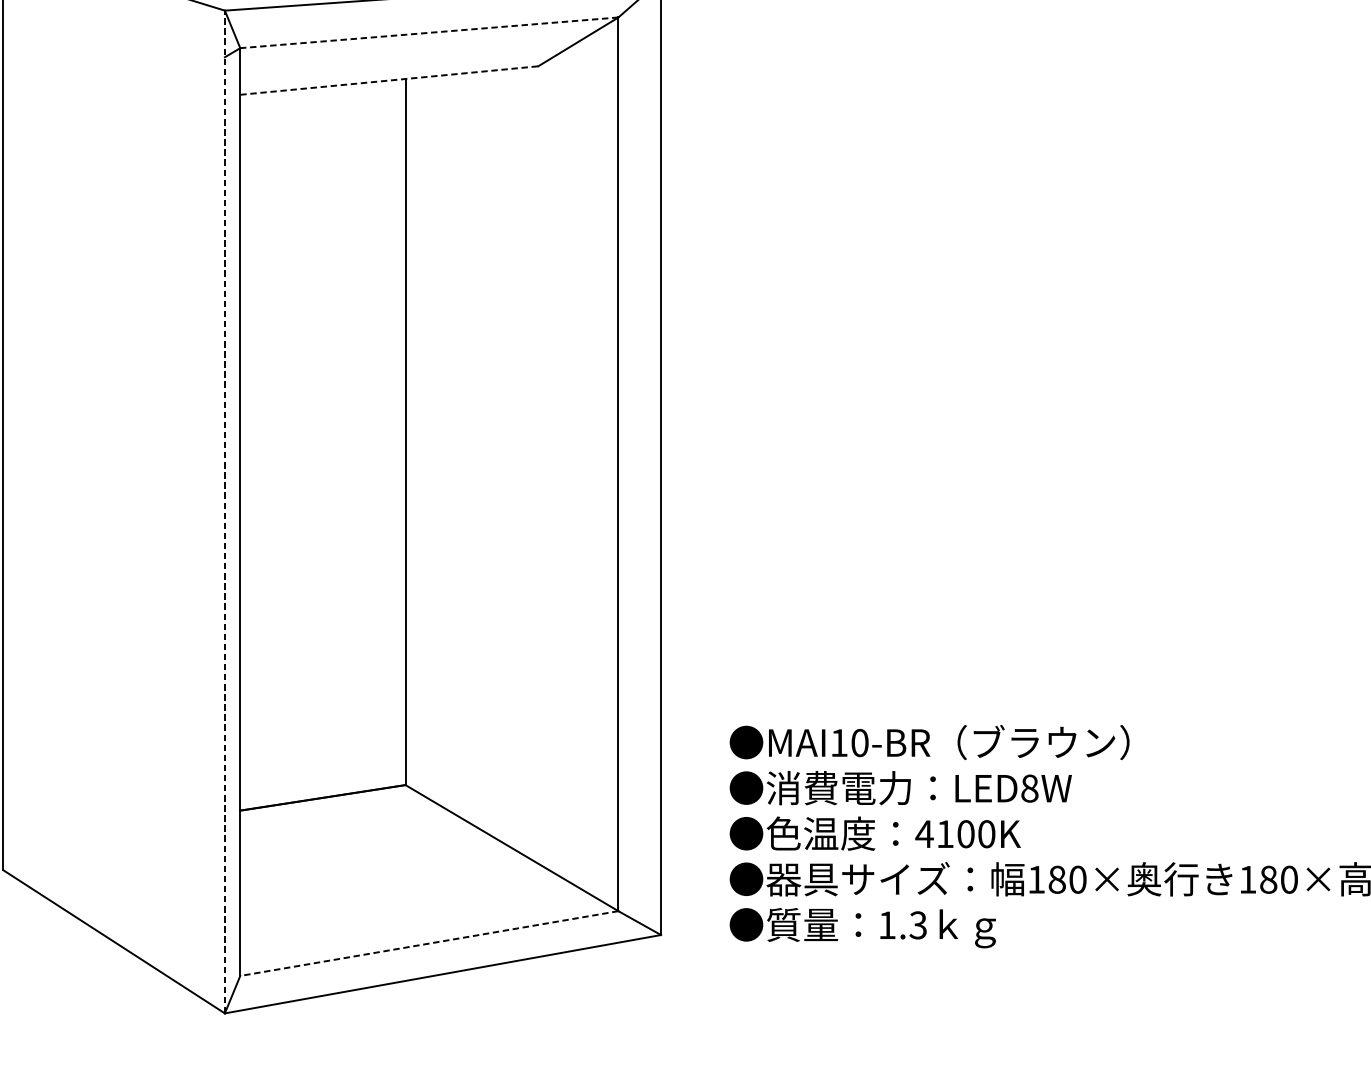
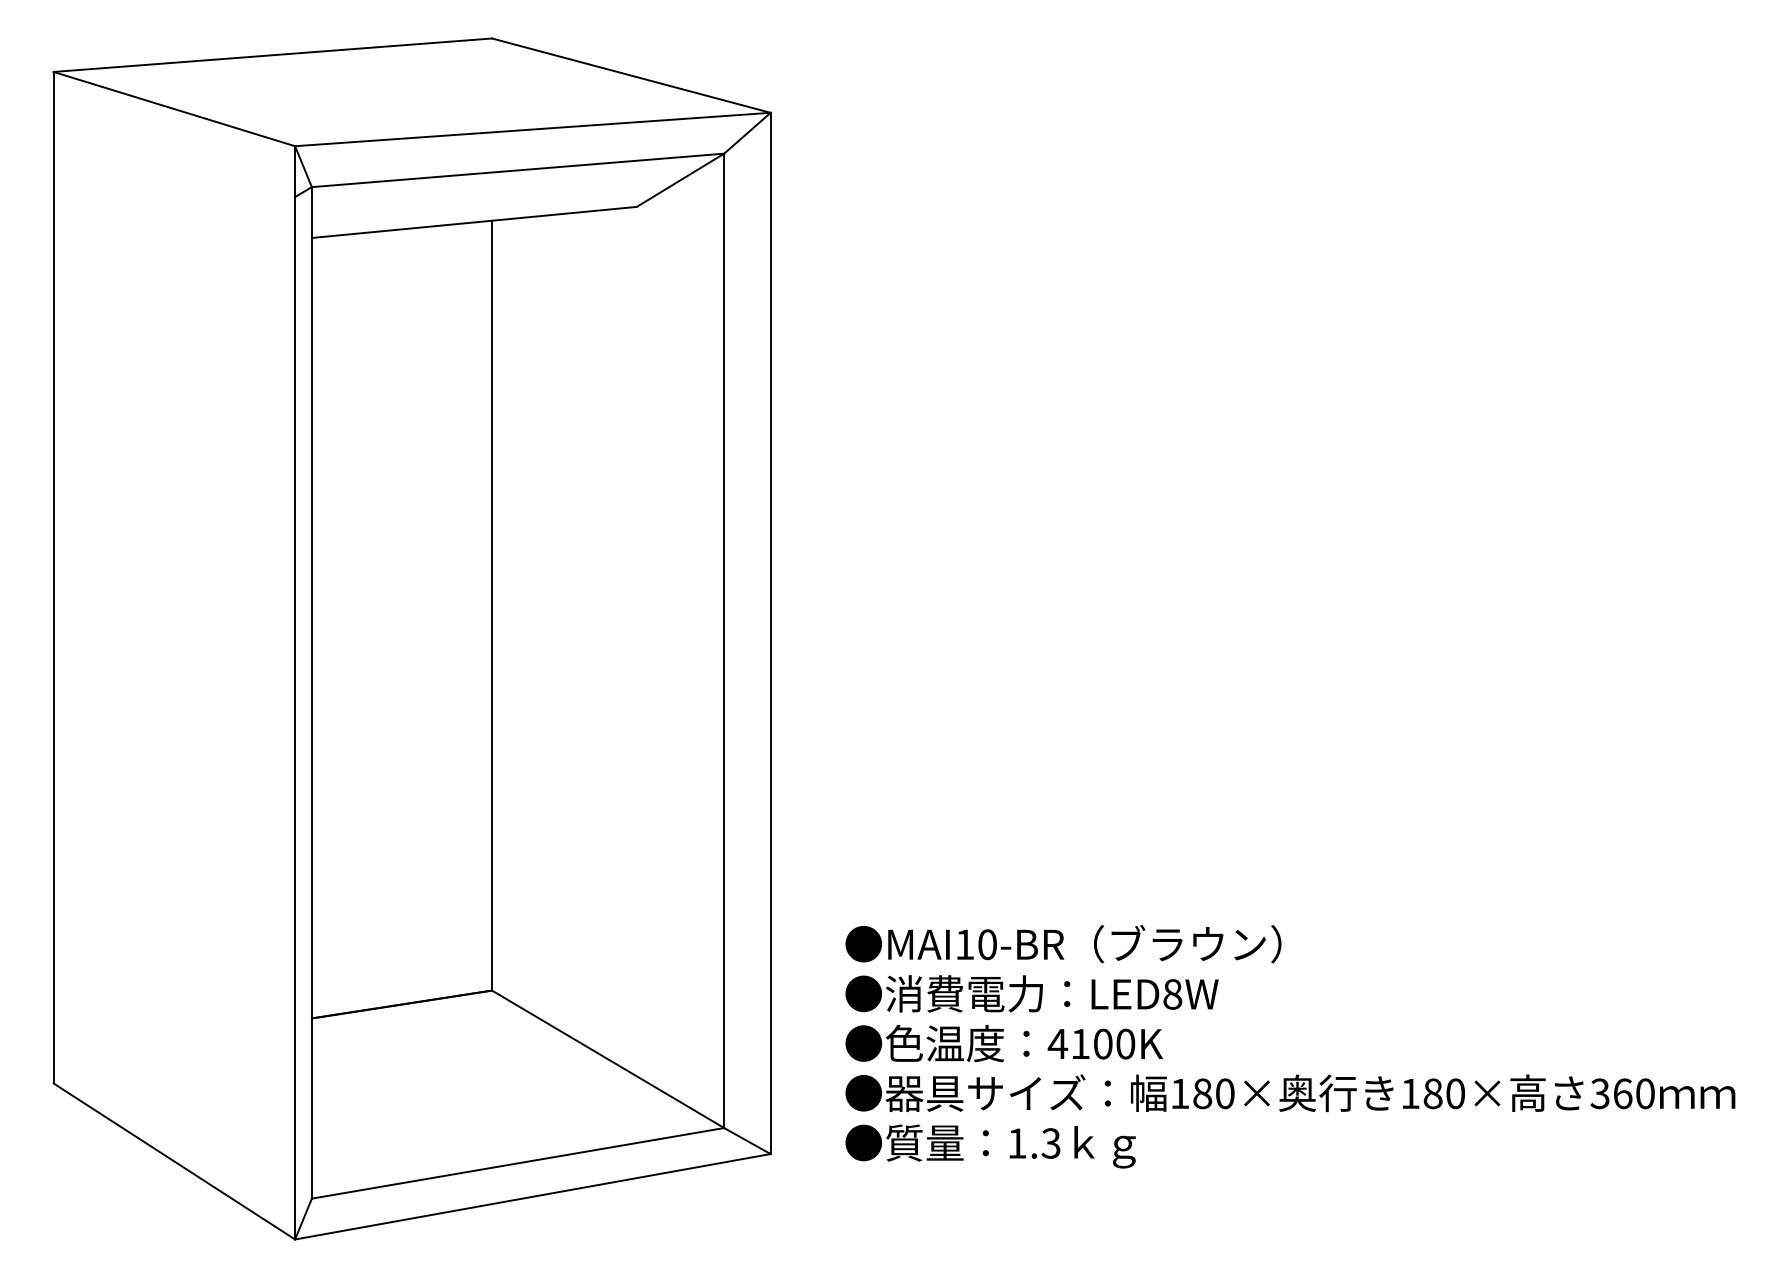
line: (429, 32) -> (518, 170), dashed -> solid
line: (389, 80) -> (474, 222), dashed -> solid
line: (225, 511) -> (295, 692), dashed -> solid
line: (428, 943) -> (517, 1163), dashed -> solid

